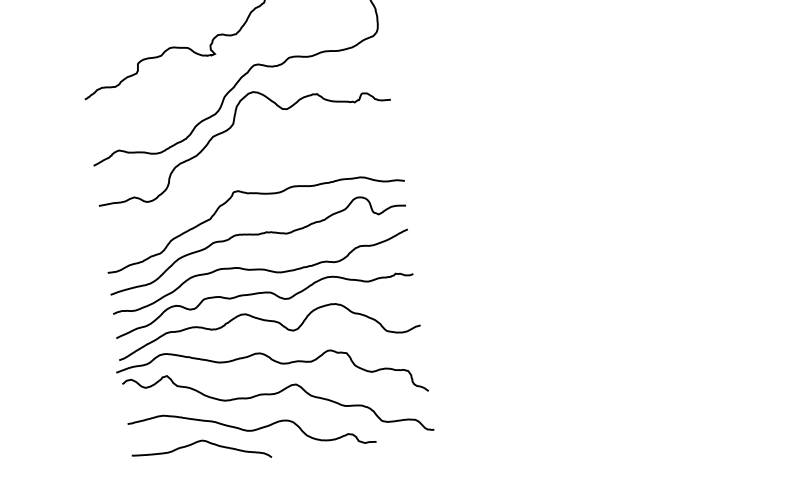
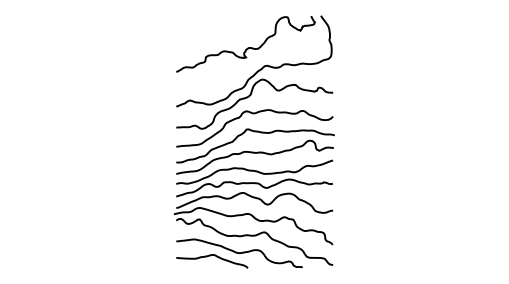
curve: (245, 161) -> (254, 114), added

